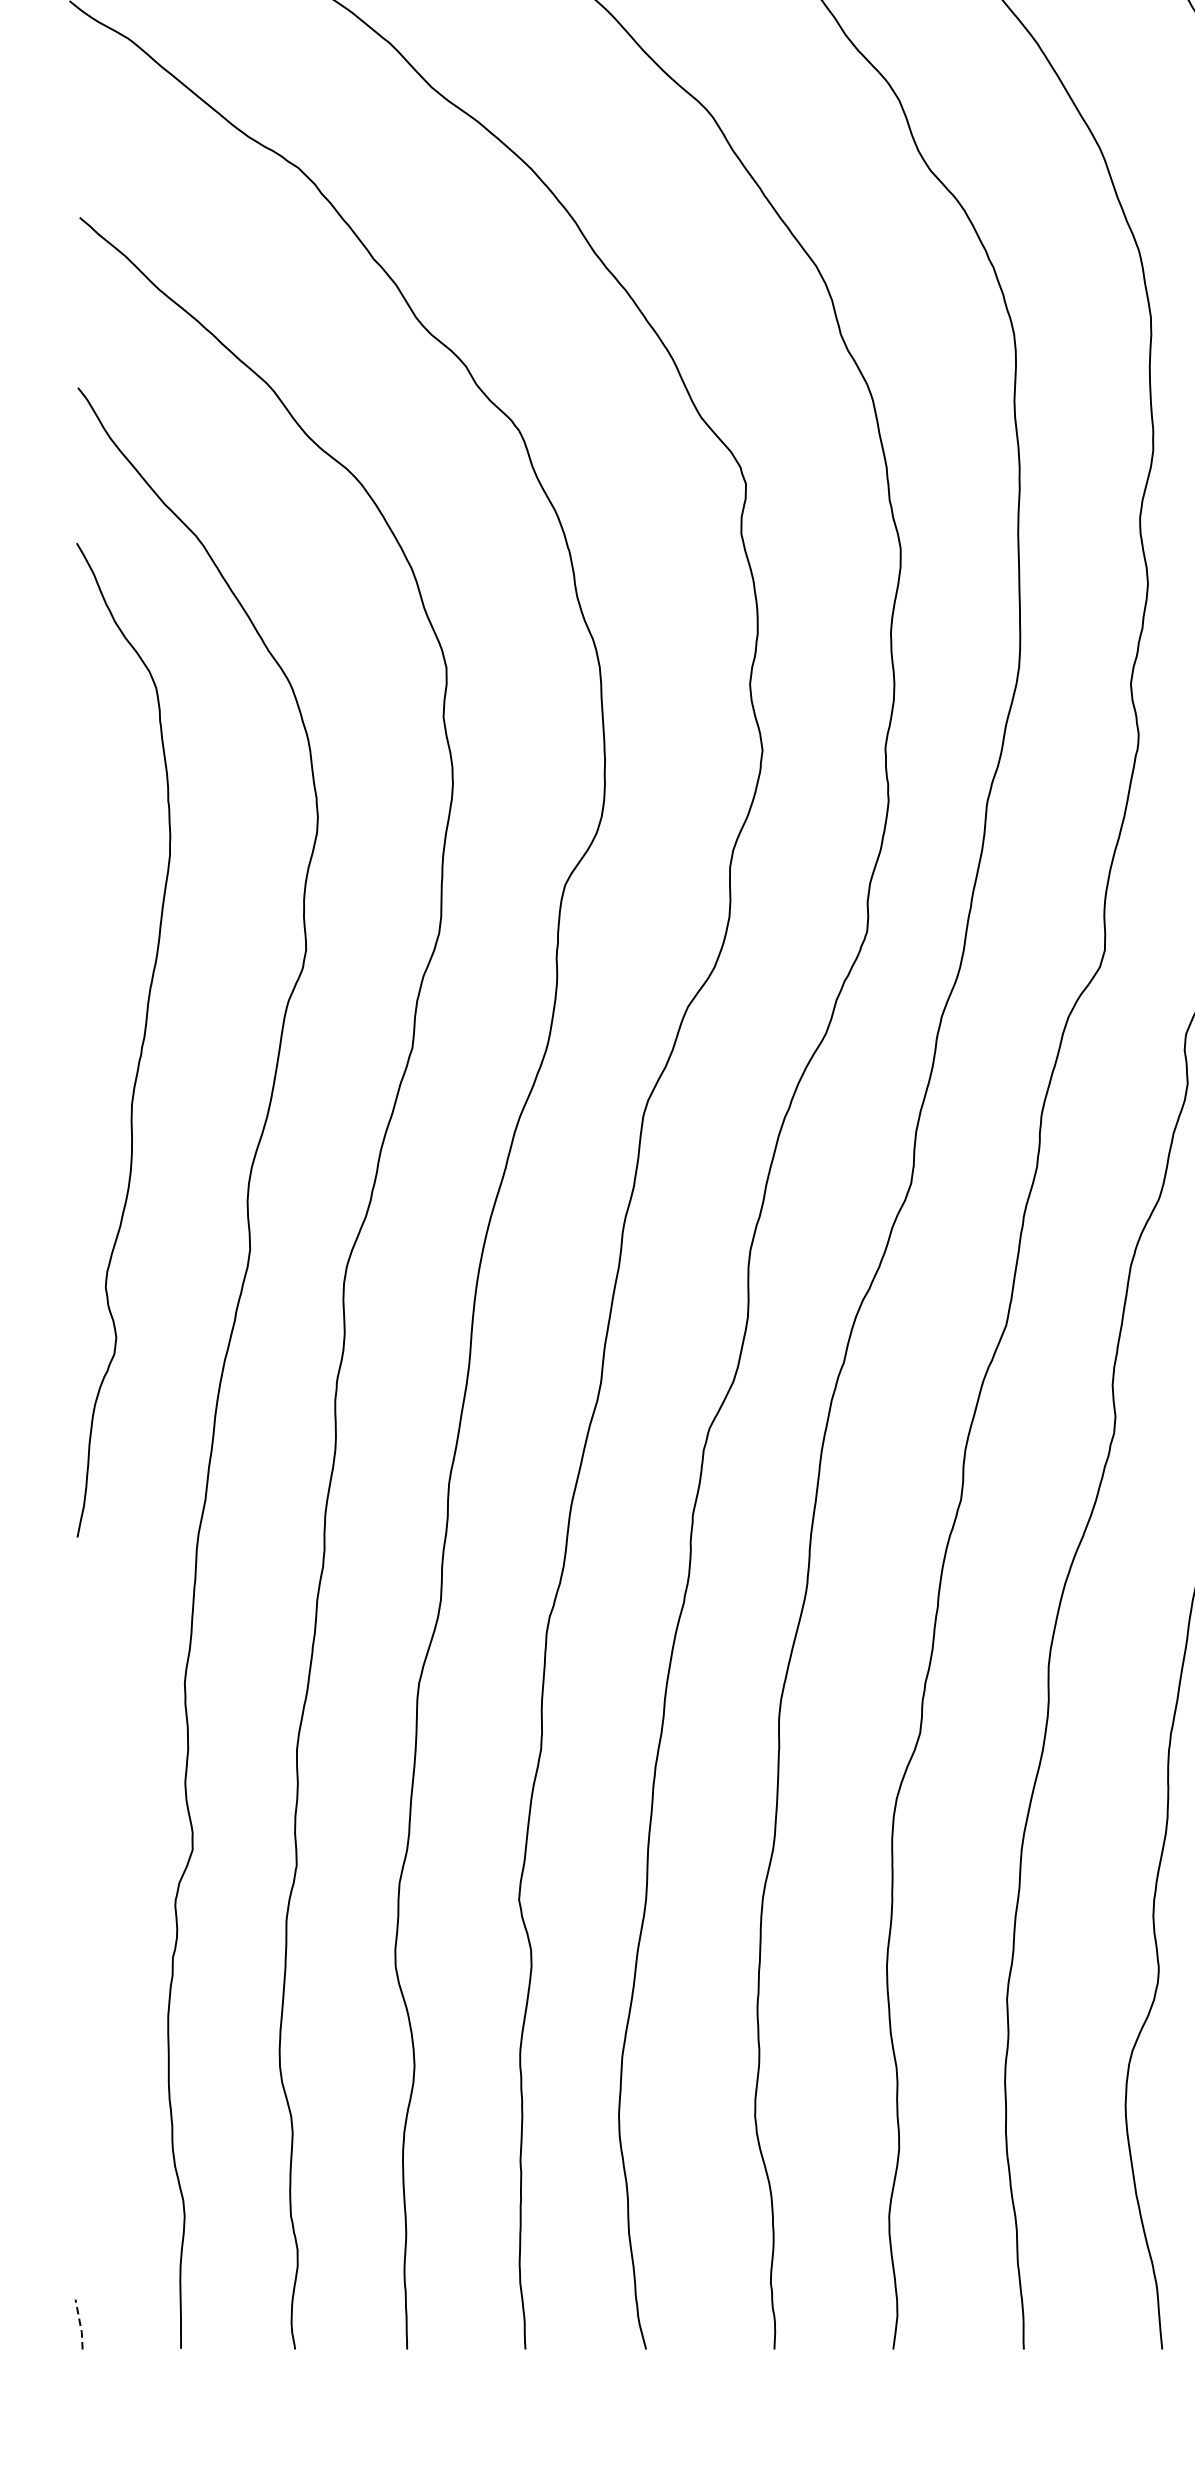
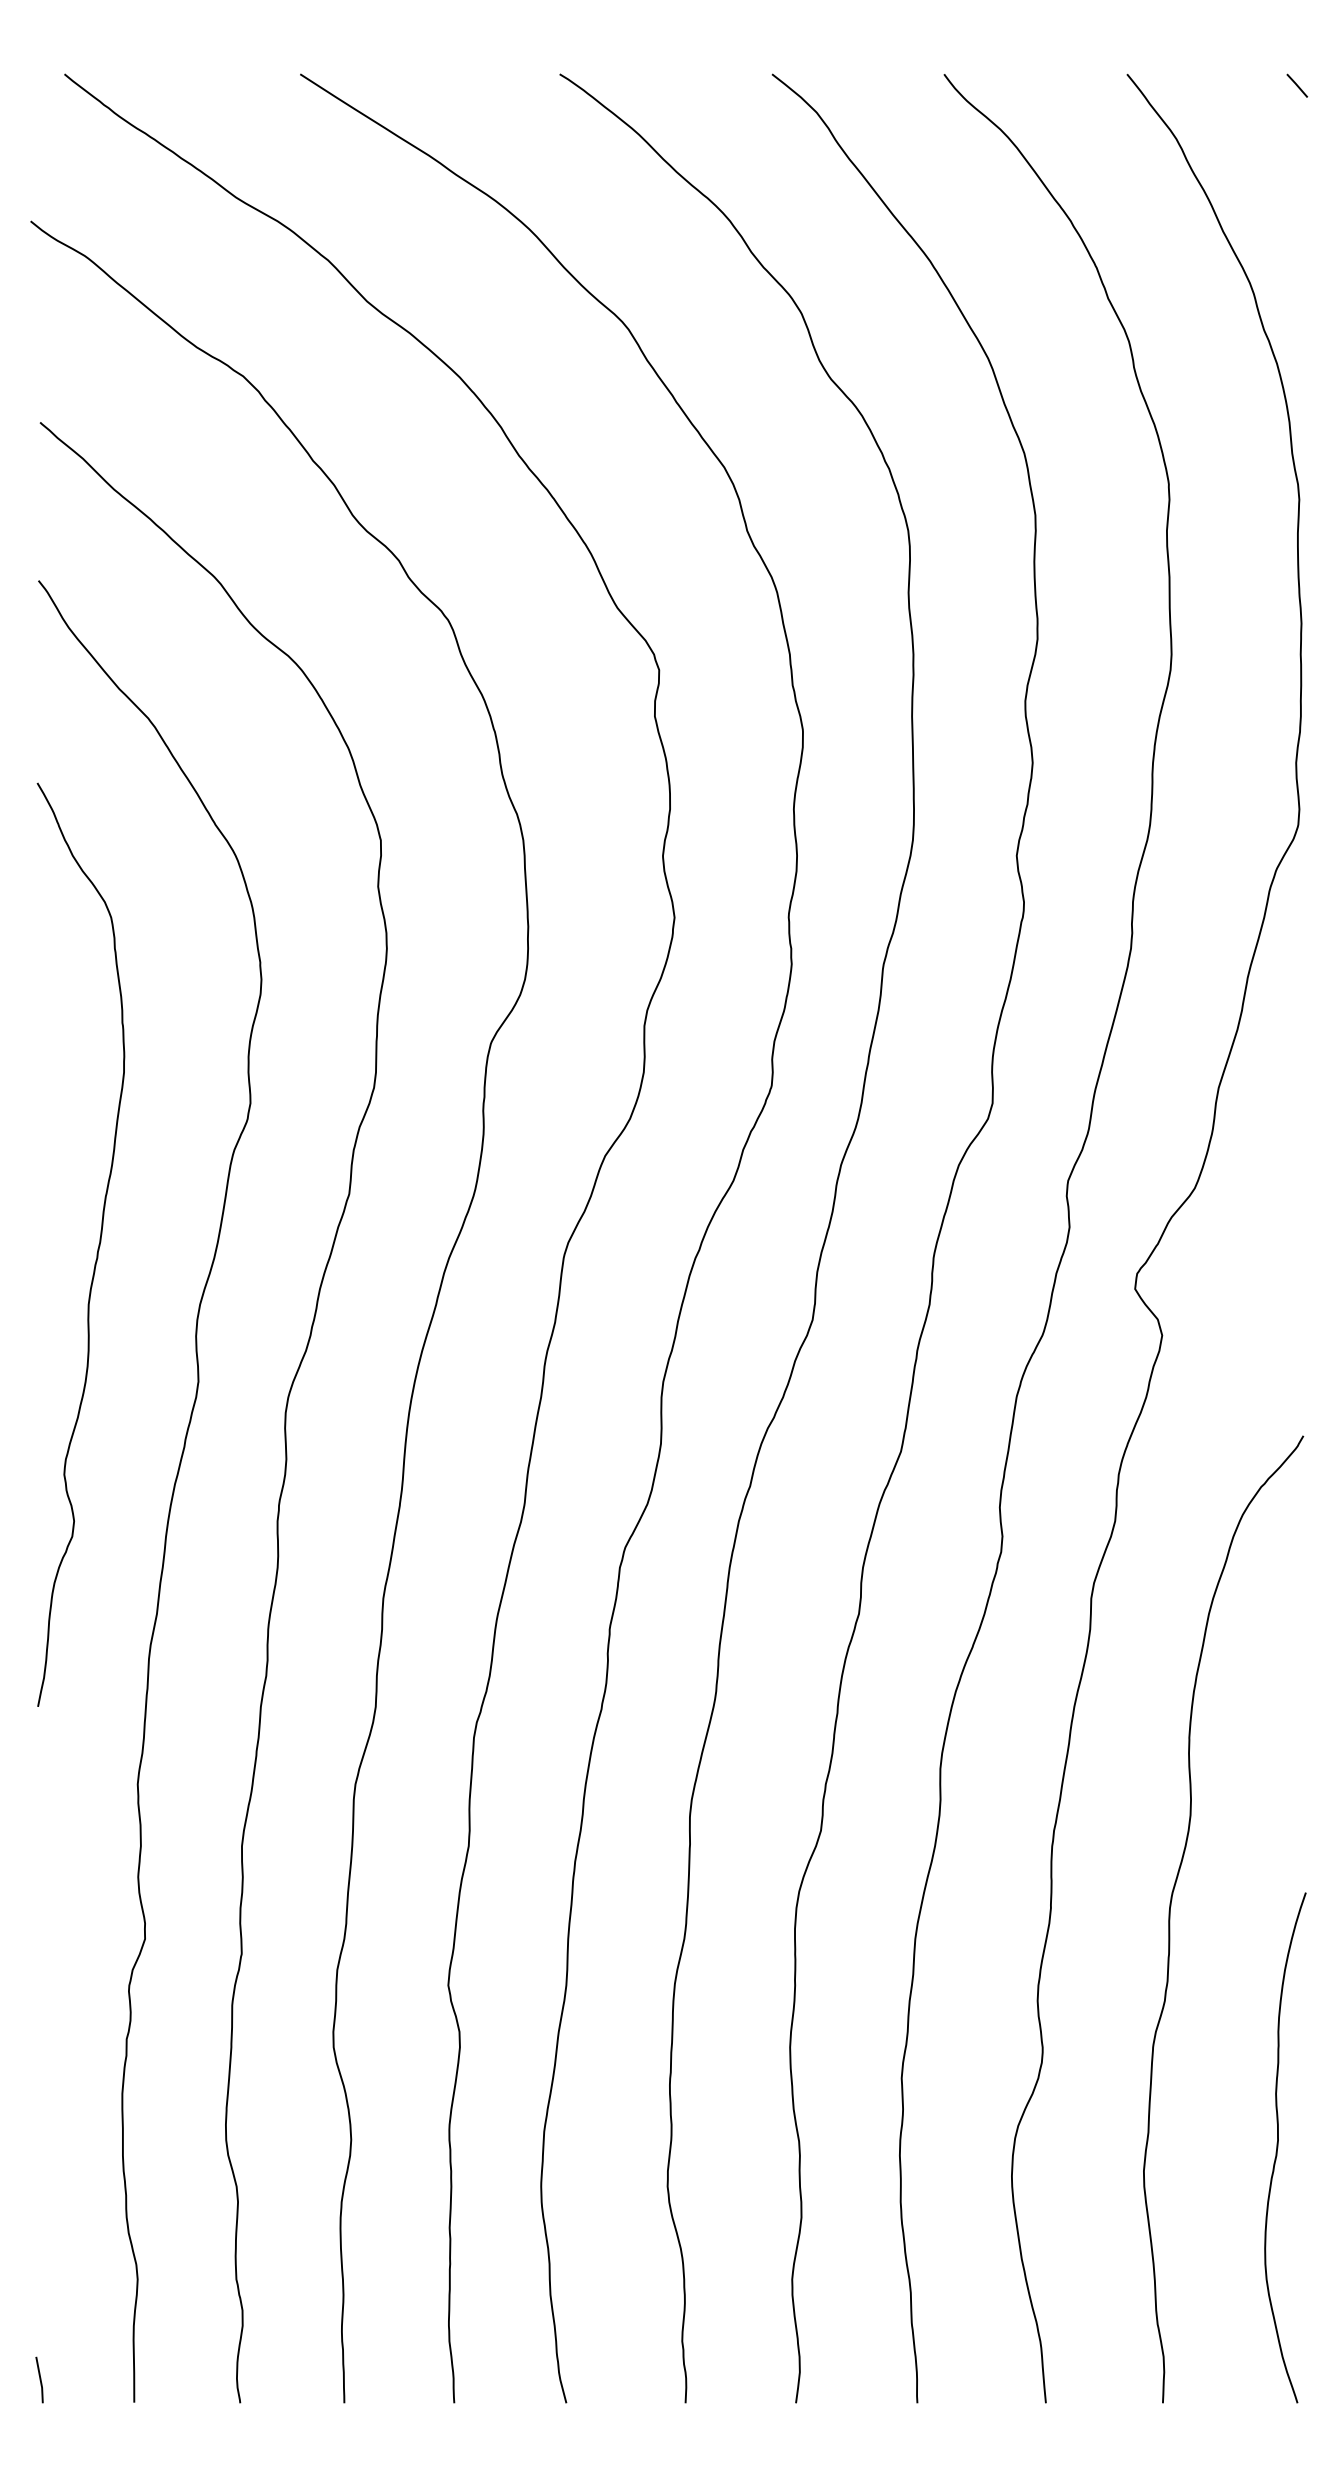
curve: (141, 1044) -> (97, 1248), moved
line: (80, 2325) -> (40, 2380), dashed -> solid

